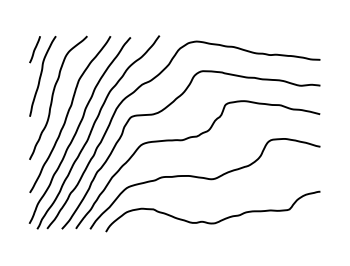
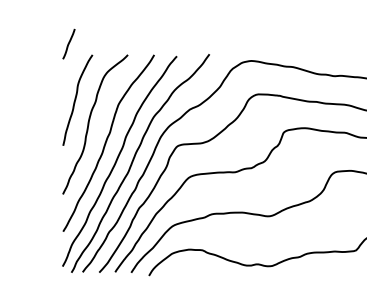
line: (34, 49) -> (68, 43), moved

